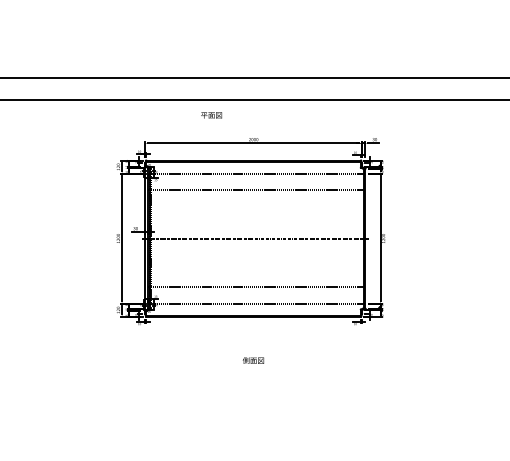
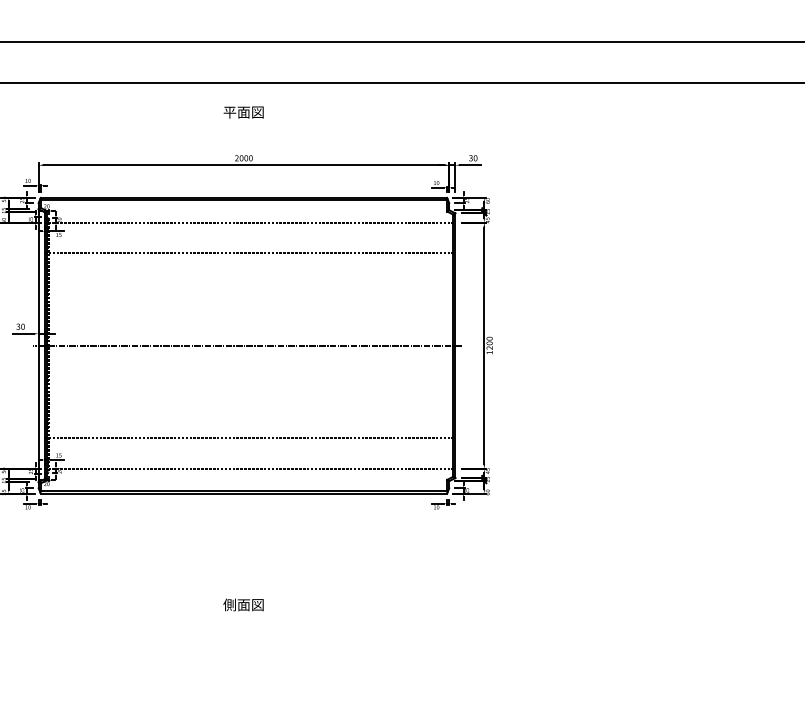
text: (211, 115) -> (243, 112), moved
text: (253, 360) -> (243, 604), moved

